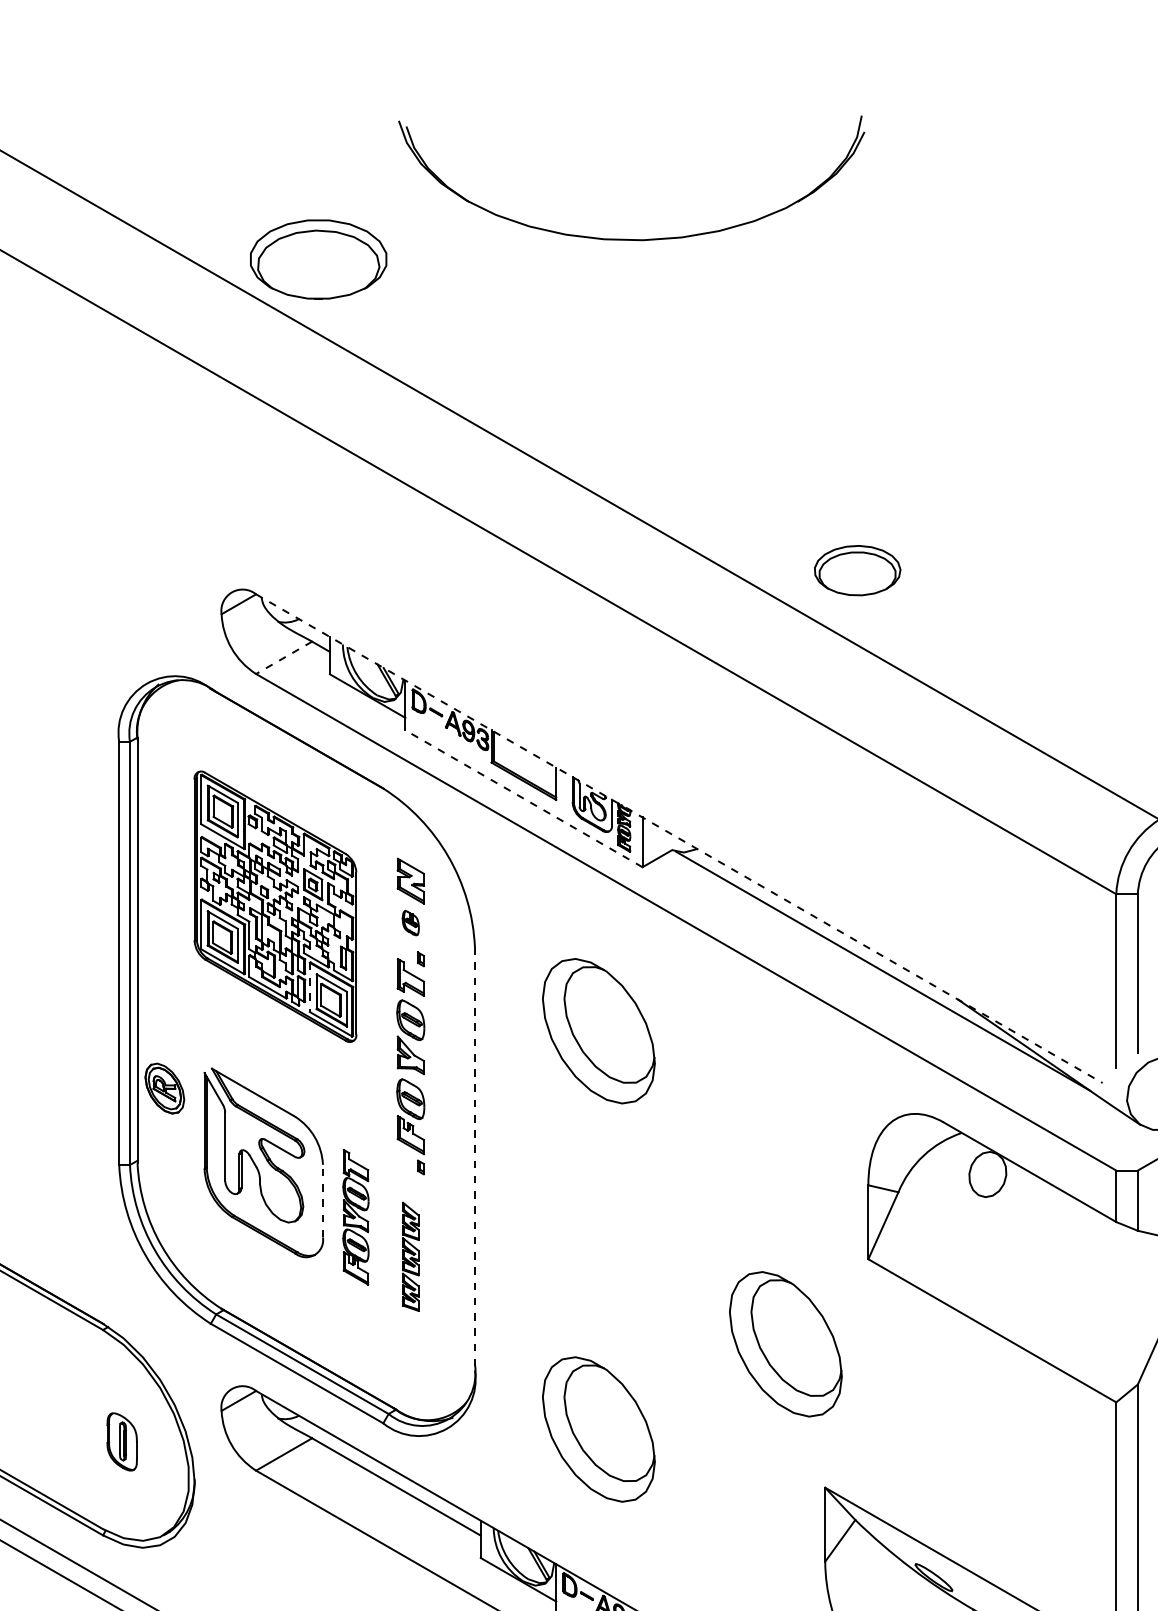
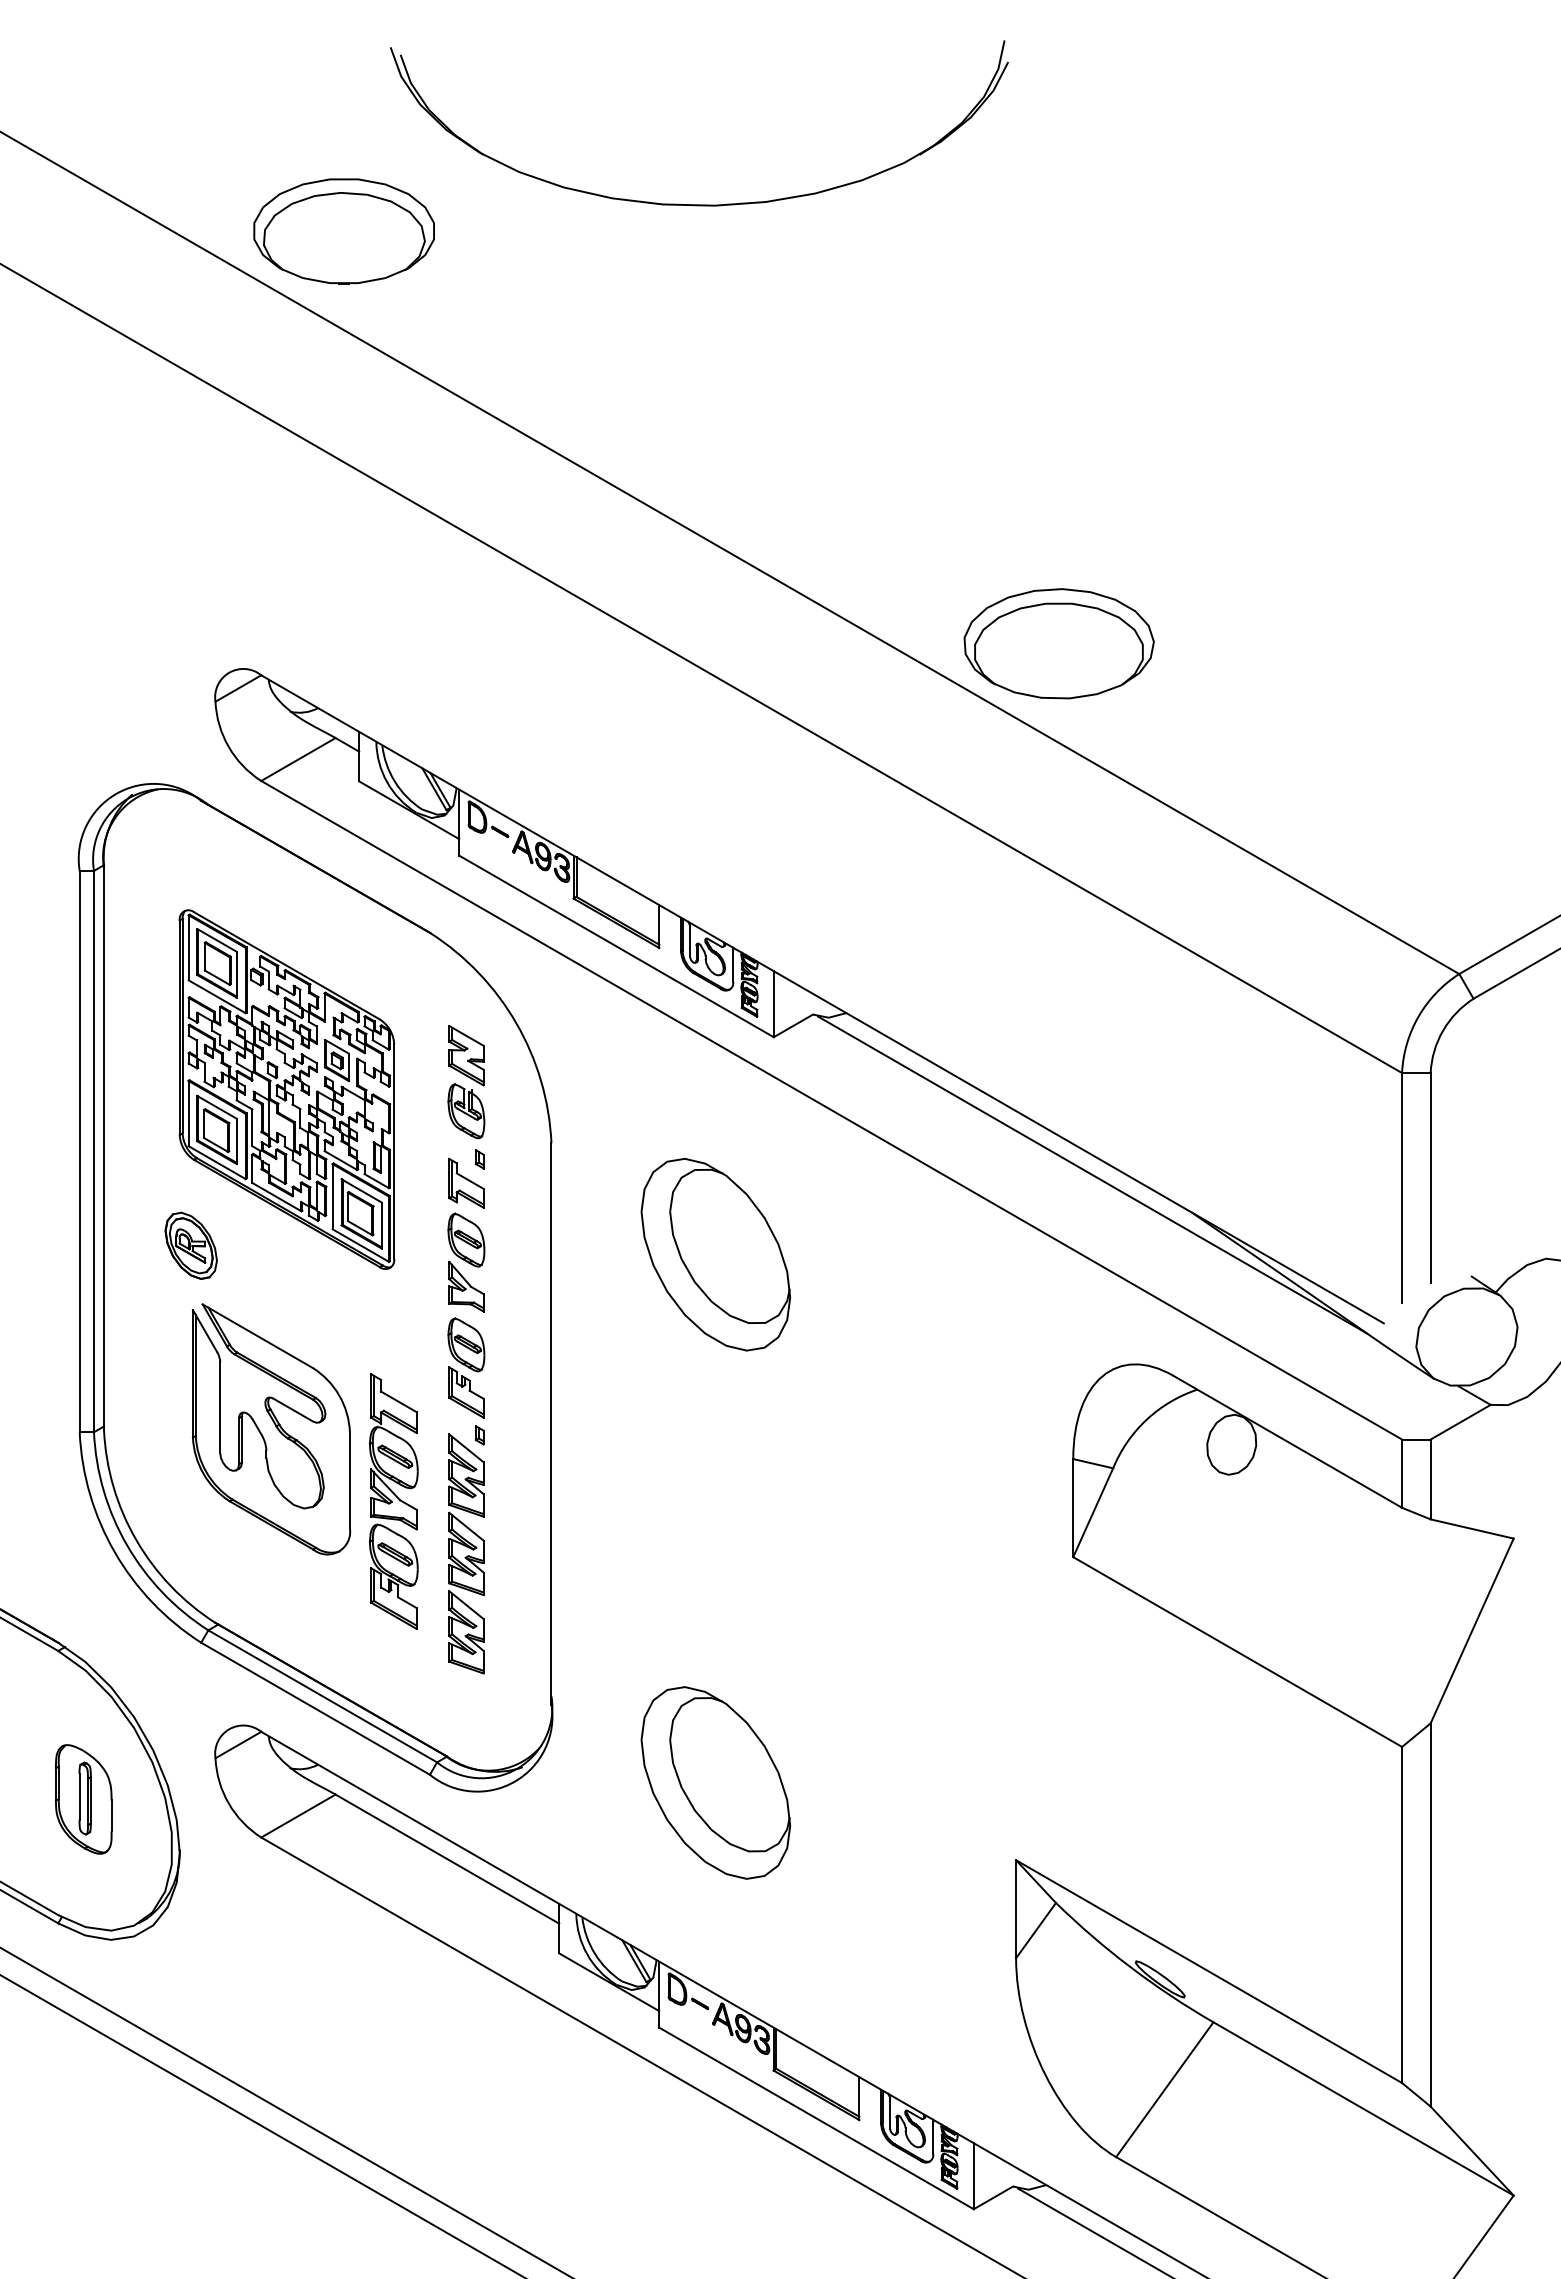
part: (631, 239) -> (699, 204), moved
part: (857, 570) -> (1058, 643), size x1.67
line: (284, 657) -> (298, 759), dashed -> solid
line: (523, 798) -> (616, 946), dashed -> solid
line: (680, 838) -> (823, 999), dashed -> solid
part: (410, 923) -> (466, 1111), size x1.67
line: (309, 987) -> (332, 1196), dashed -> solid
part: (164, 1088) -> (190, 1245), moved
line: (474, 1158) -> (551, 1423), dashed -> solid
line: (322, 1200) -> (349, 1479), dashed -> solid
part: (355, 1217) -> (393, 1501), size x1.43
part: (410, 1256) -> (466, 1553), size x1.67
part: (785, 1343) -> (963, 1669), removed
part: (122, 1441) -> (83, 1799), size x1.43

